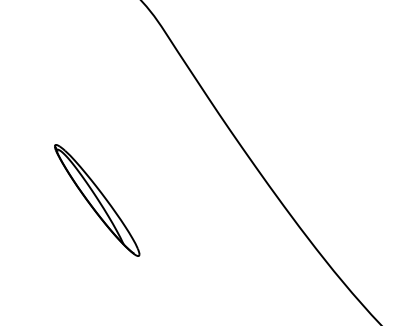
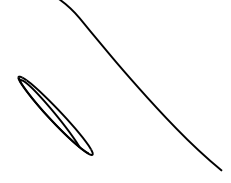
part: (97, 200) -> (55, 115), size x1.43

